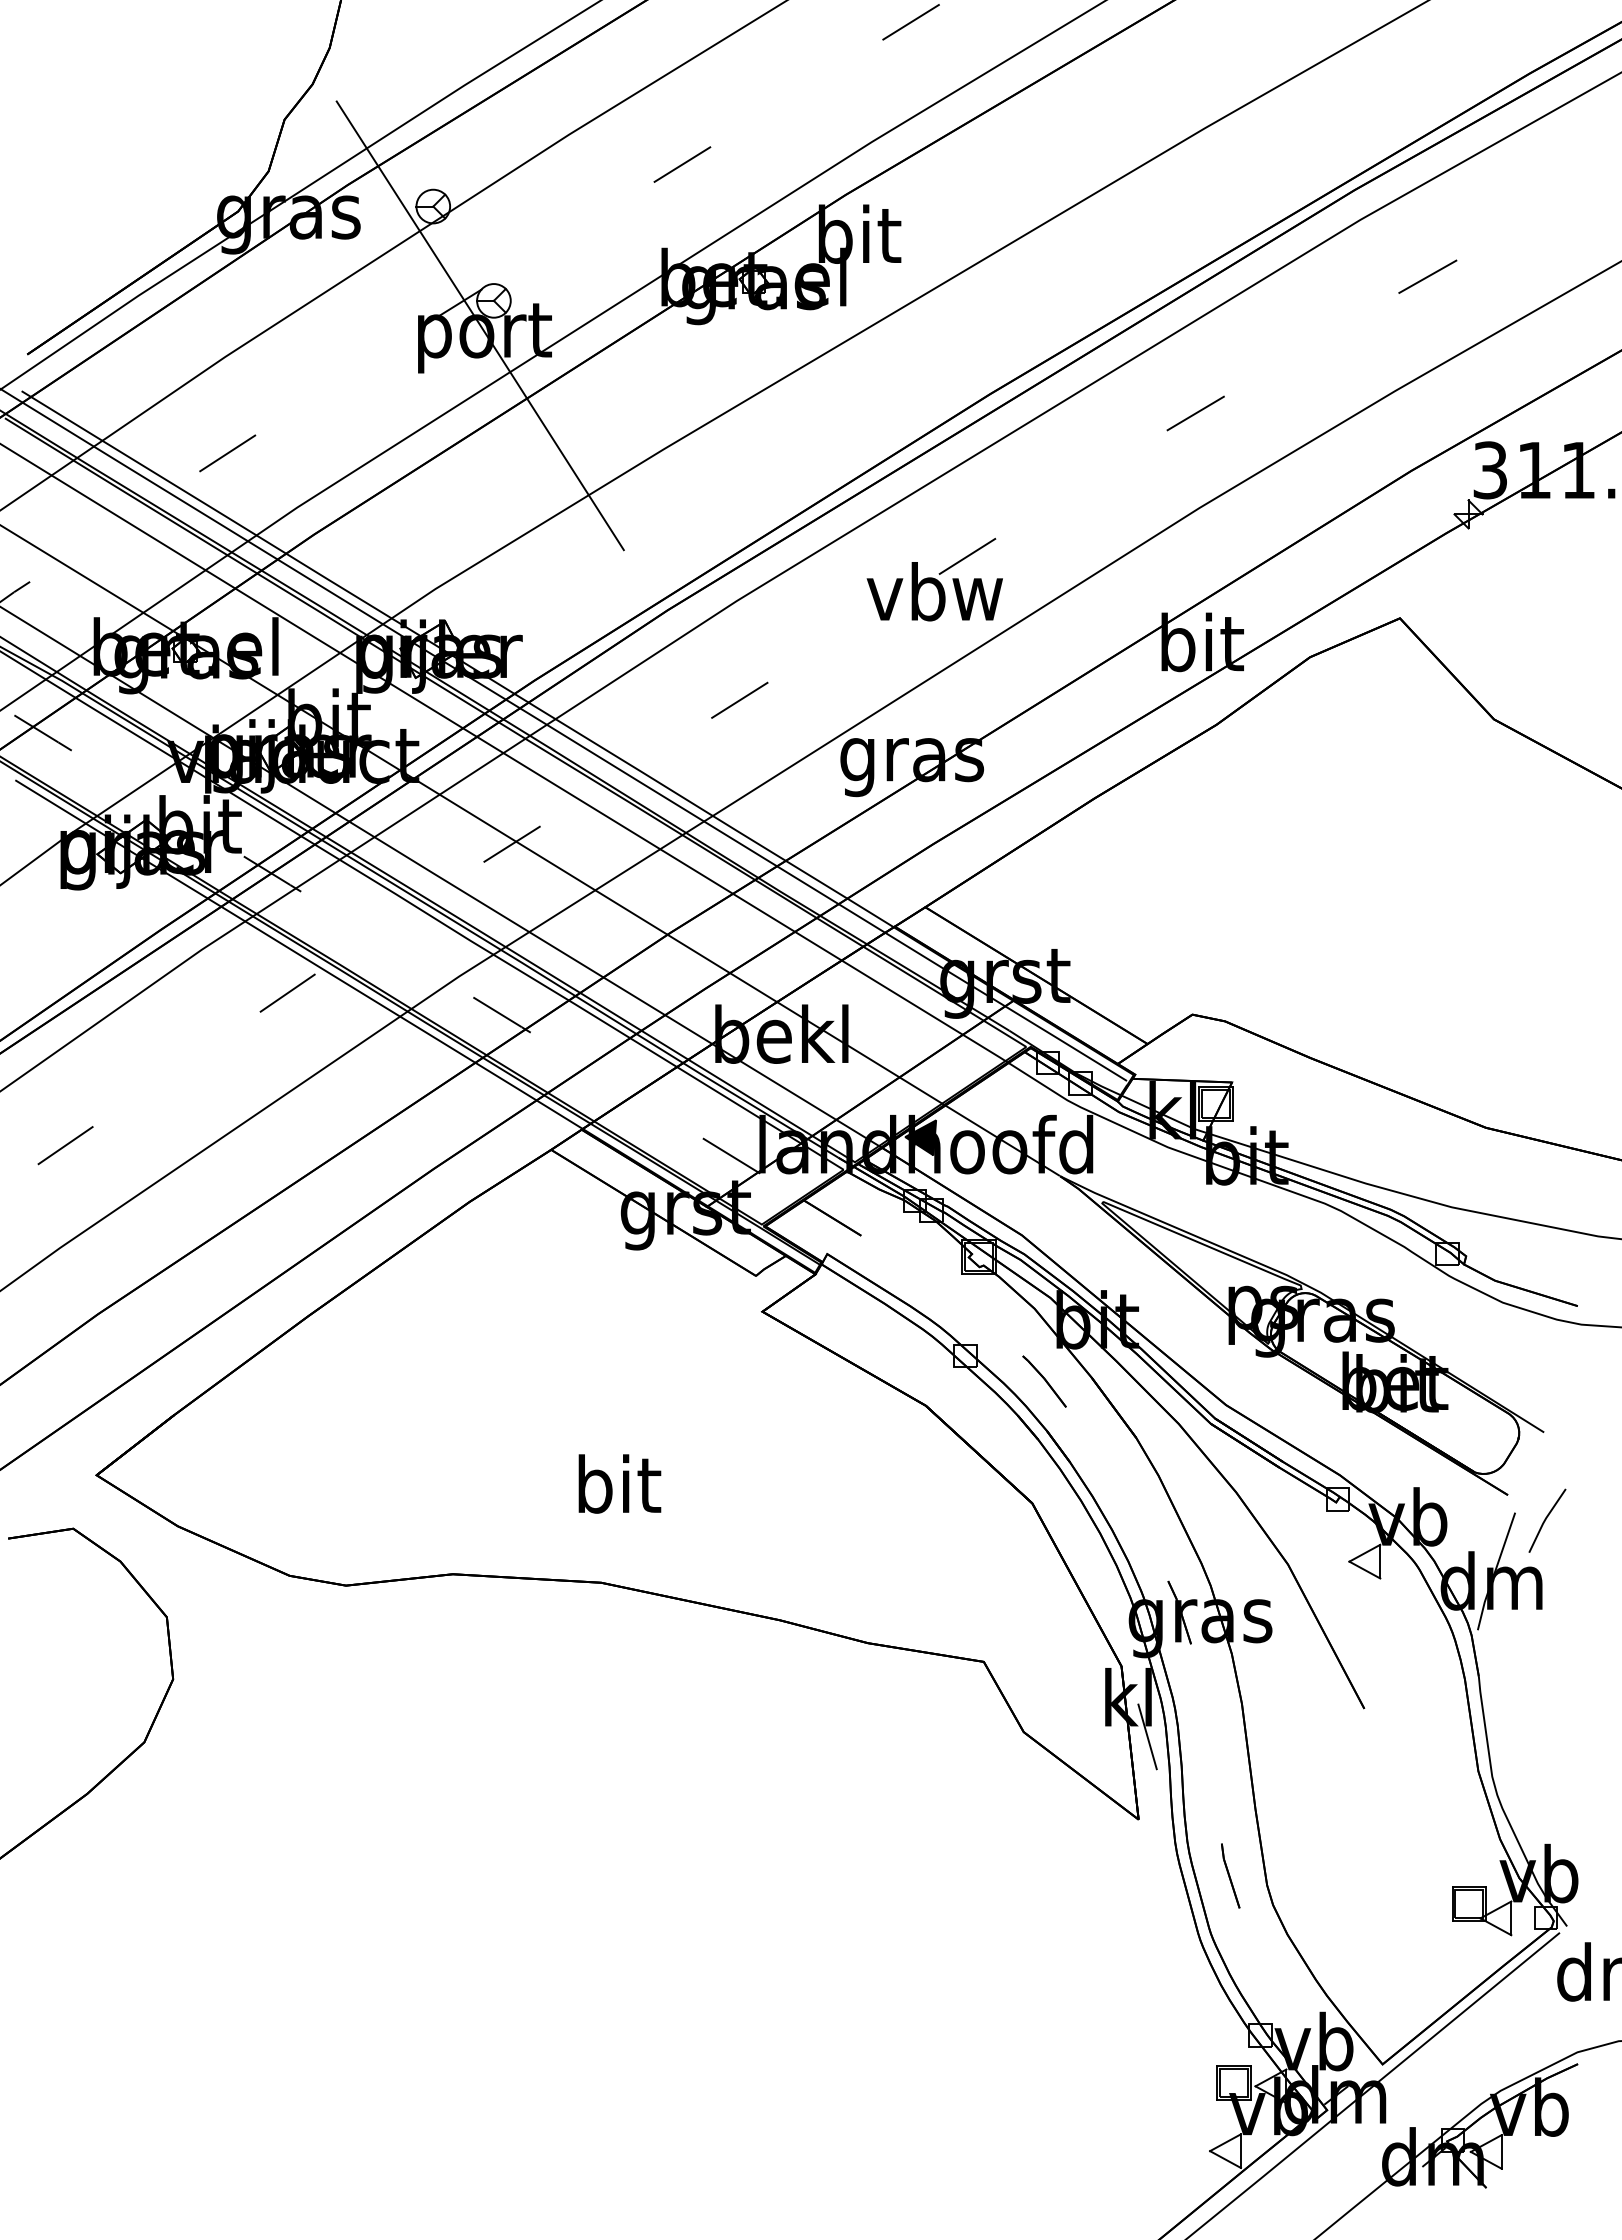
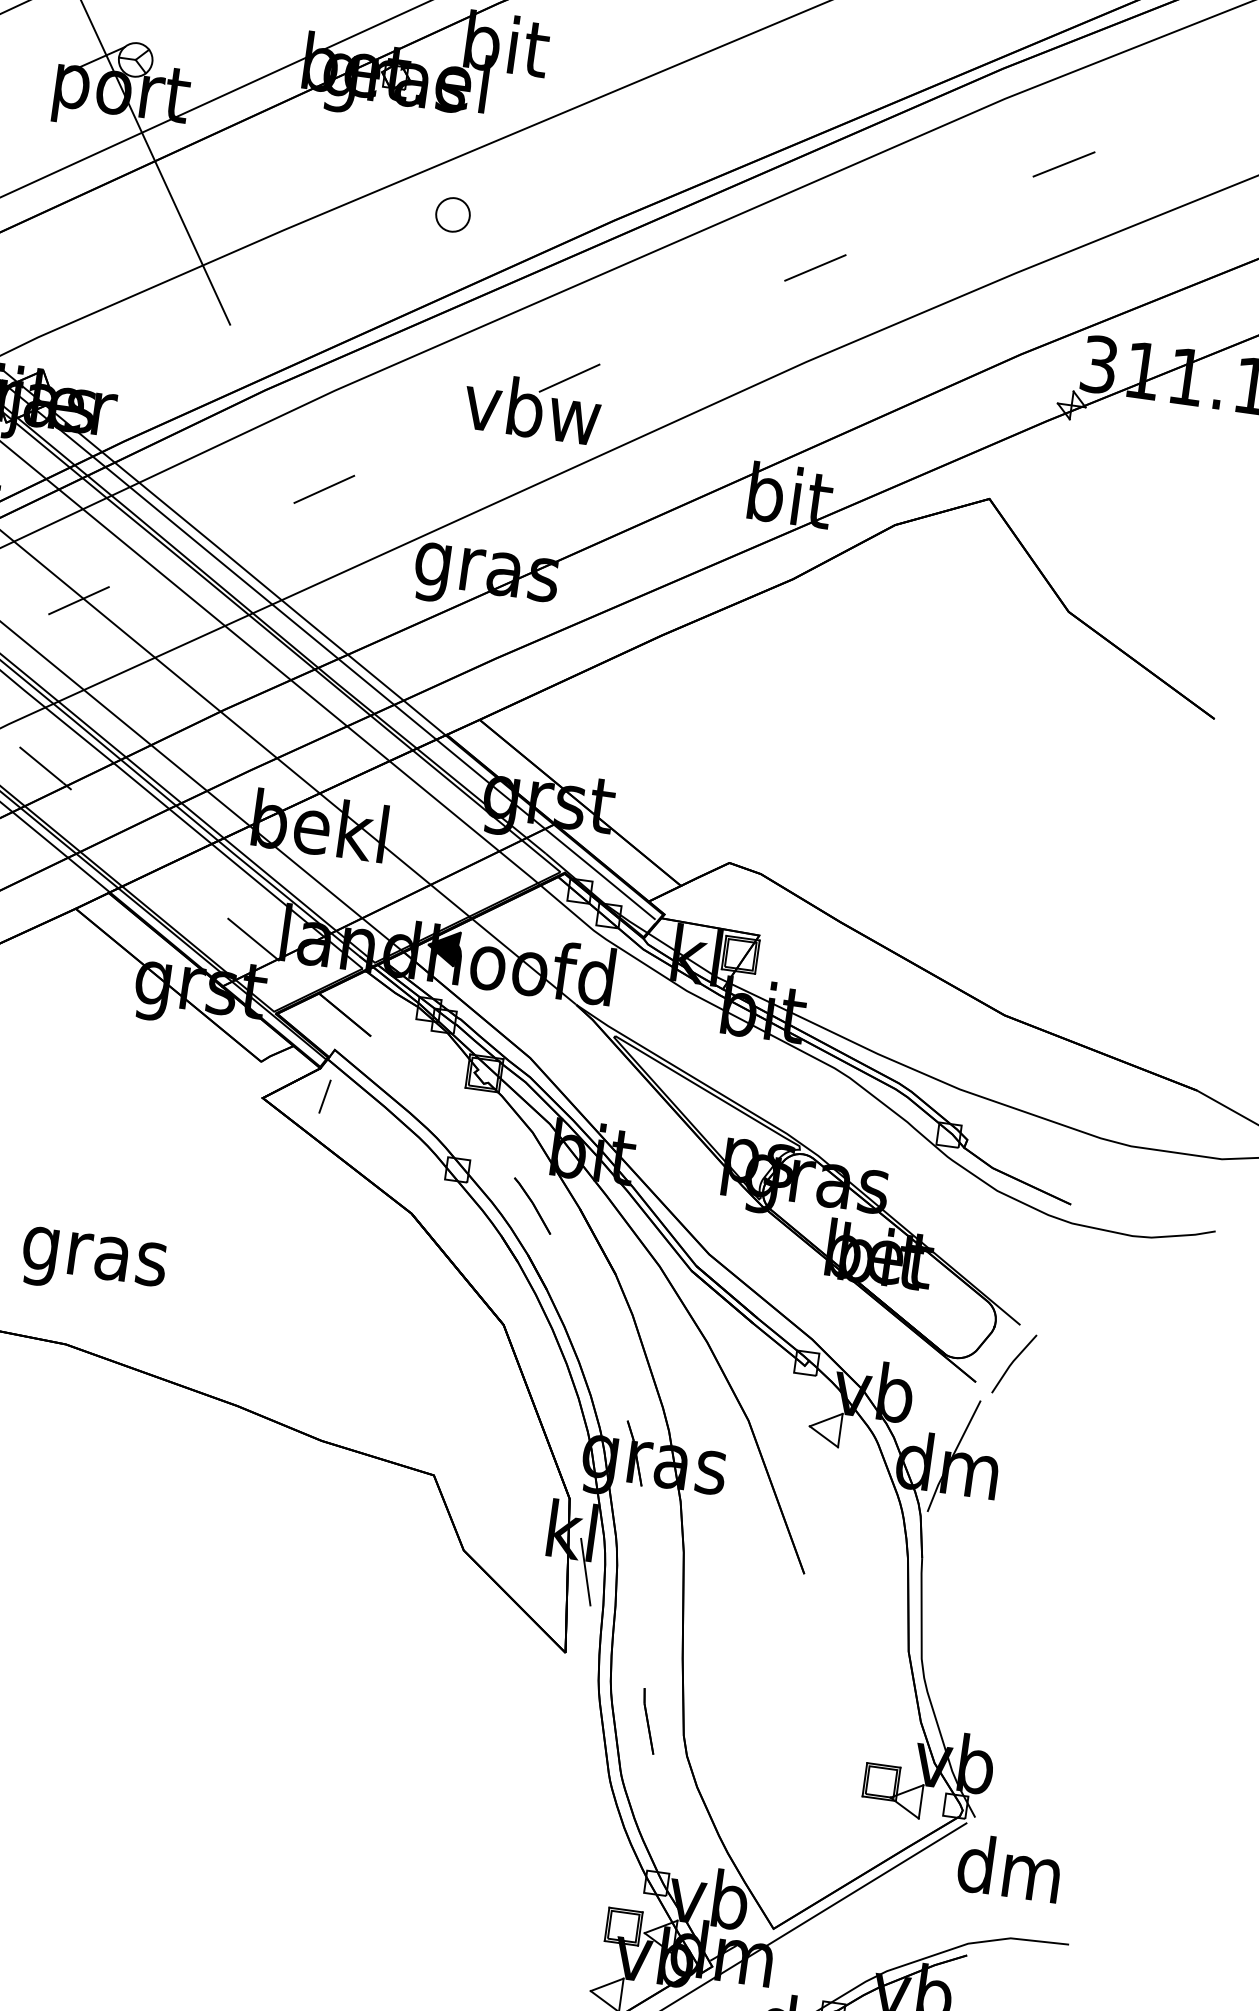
part: (829, 410) -> (453, 214), added
line: (823, 1301) -> (324, 1096), added
text: (617, 1491) -> (94, 1256), bit -> gras
line: (1546, 1519) -> (1013, 1362), moved

